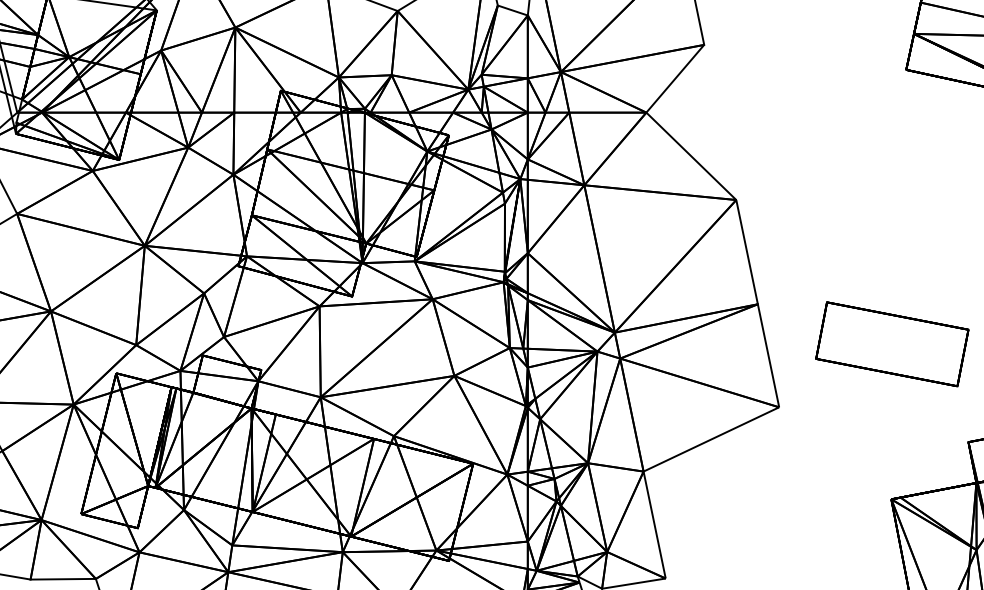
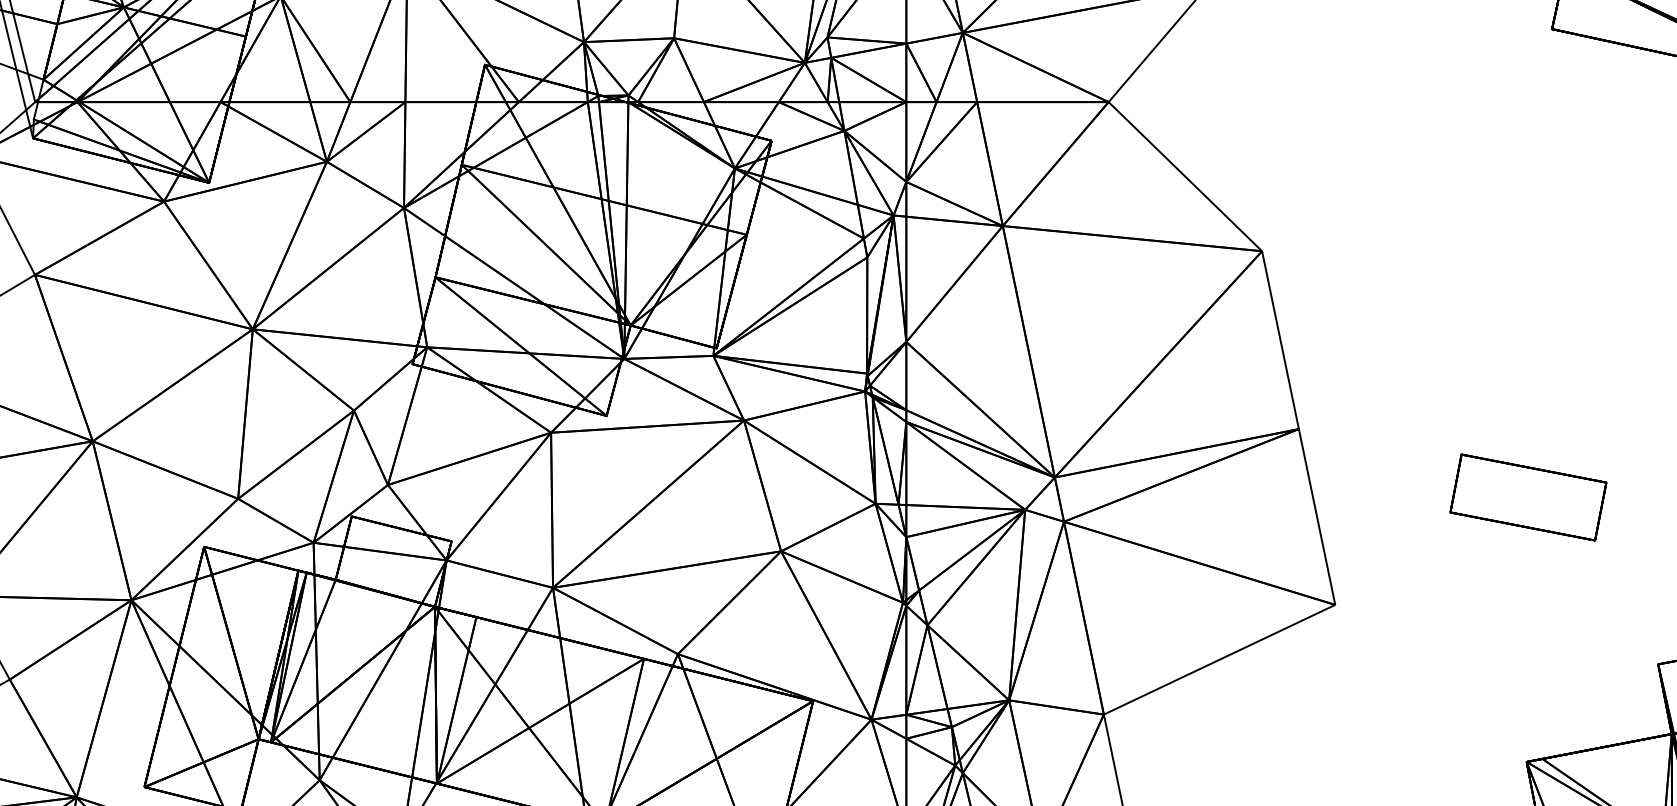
part: (892, 344) -> (1528, 497), size x0.6

